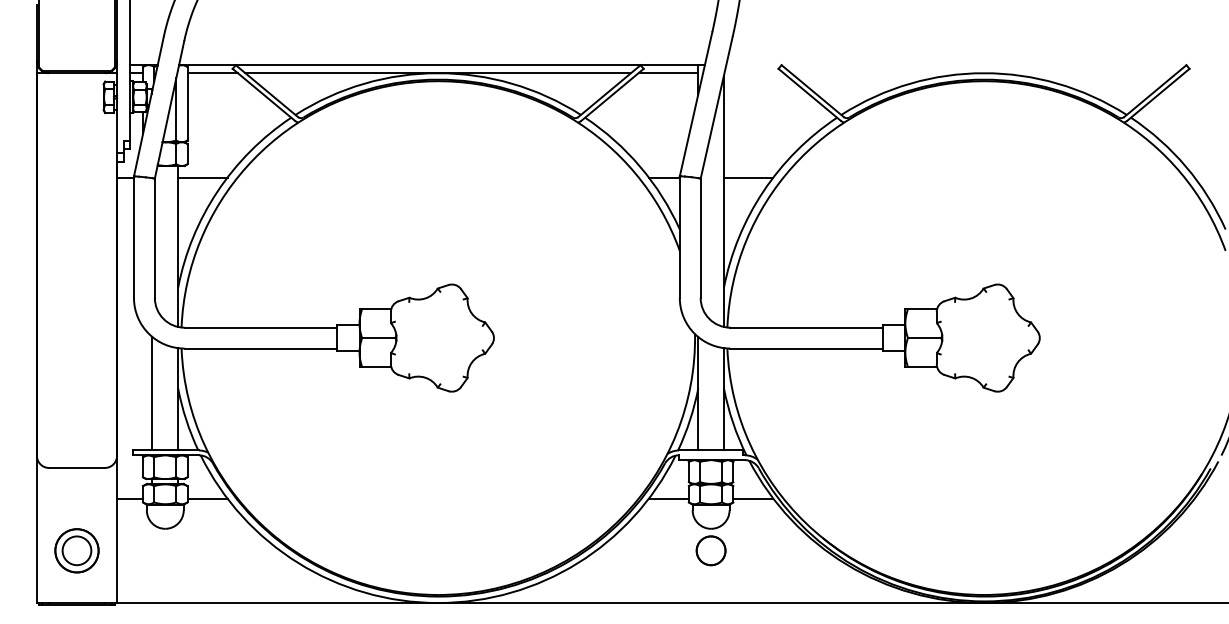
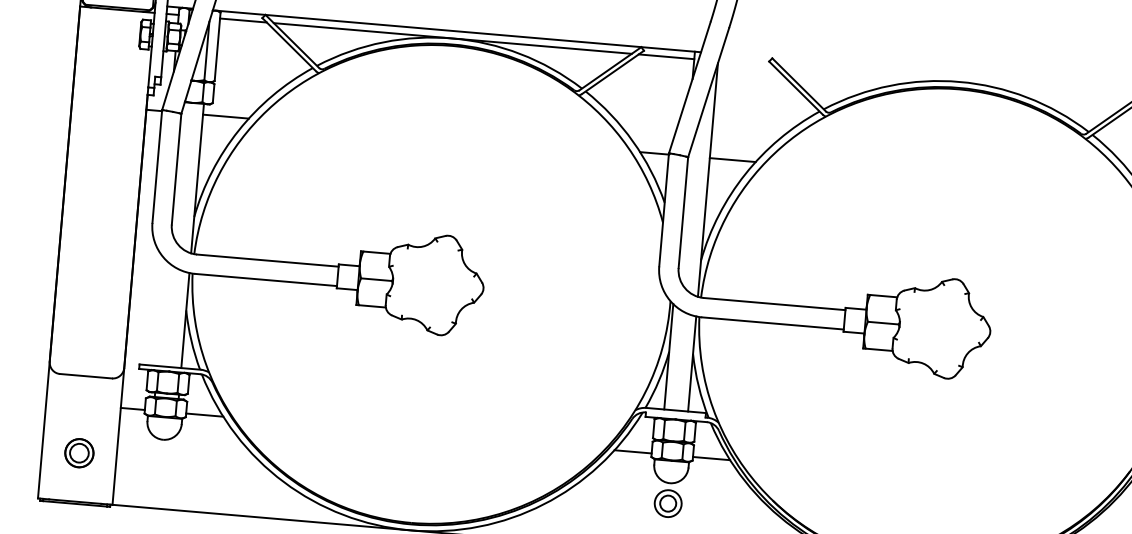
line: (152, 393) -> (162, 313), removed
part: (76, 550) -> (78, 452), size x0.7
circle: (710, 550) -> (667, 503), size x0.6

